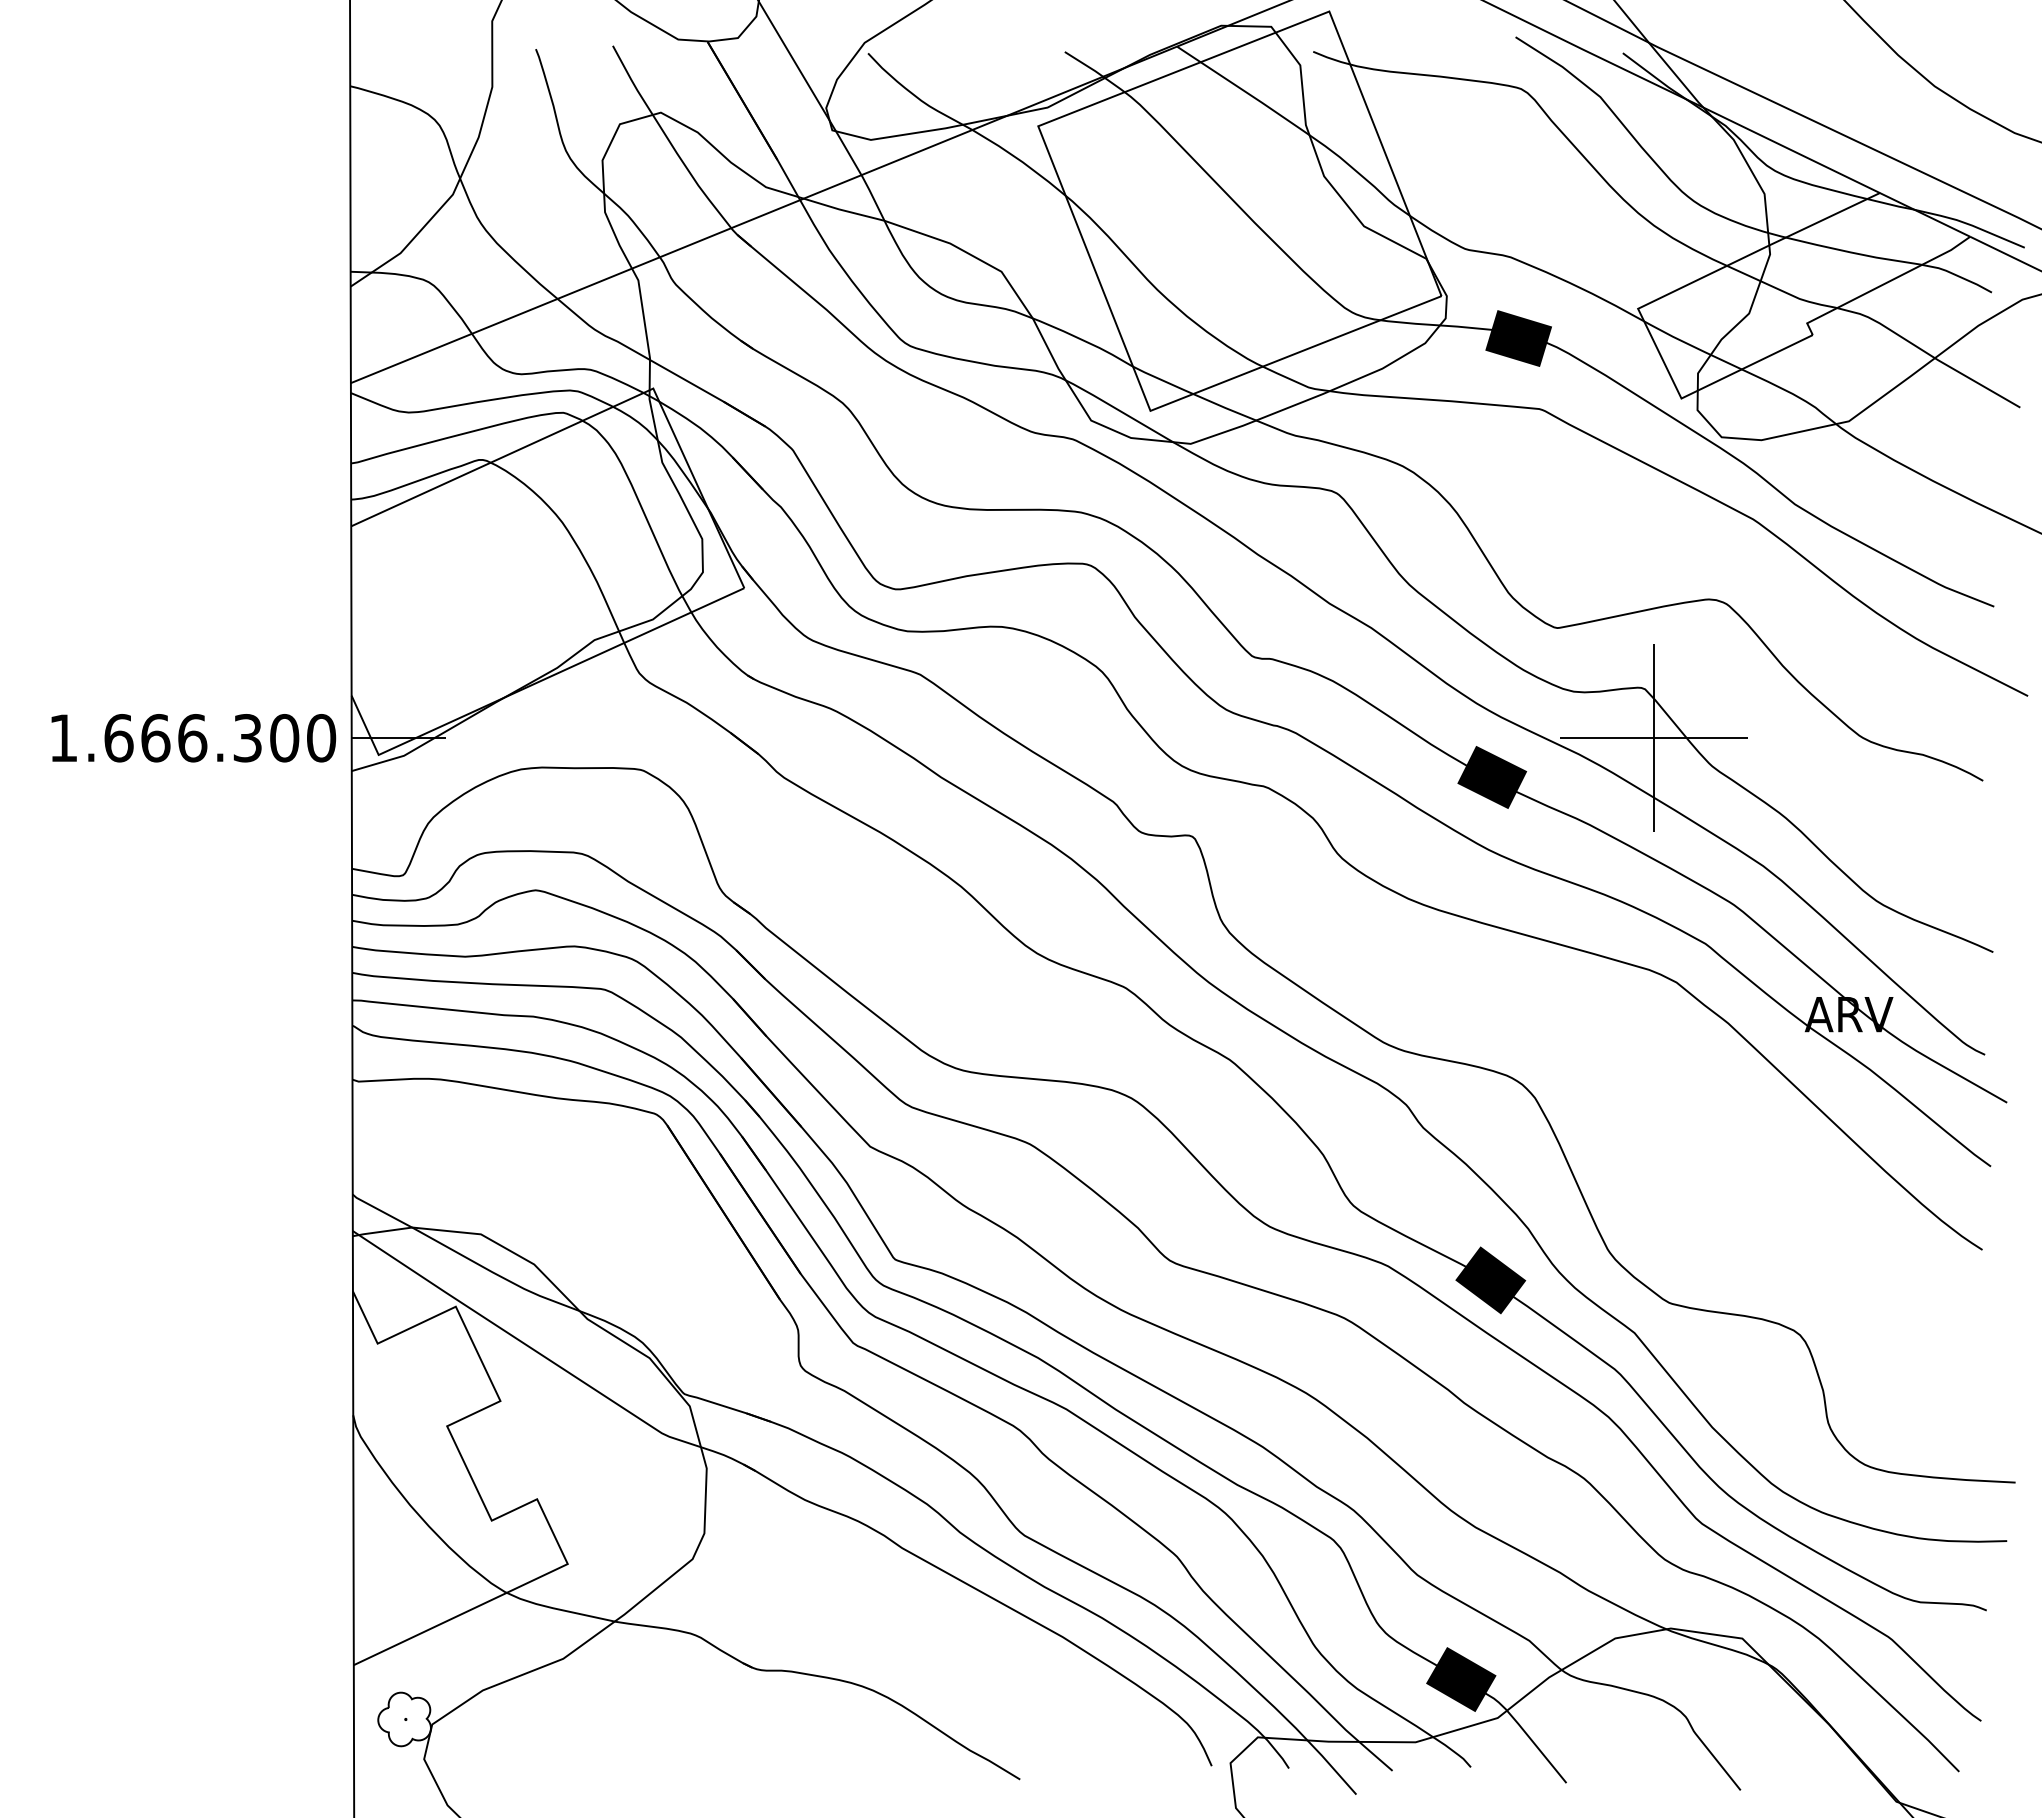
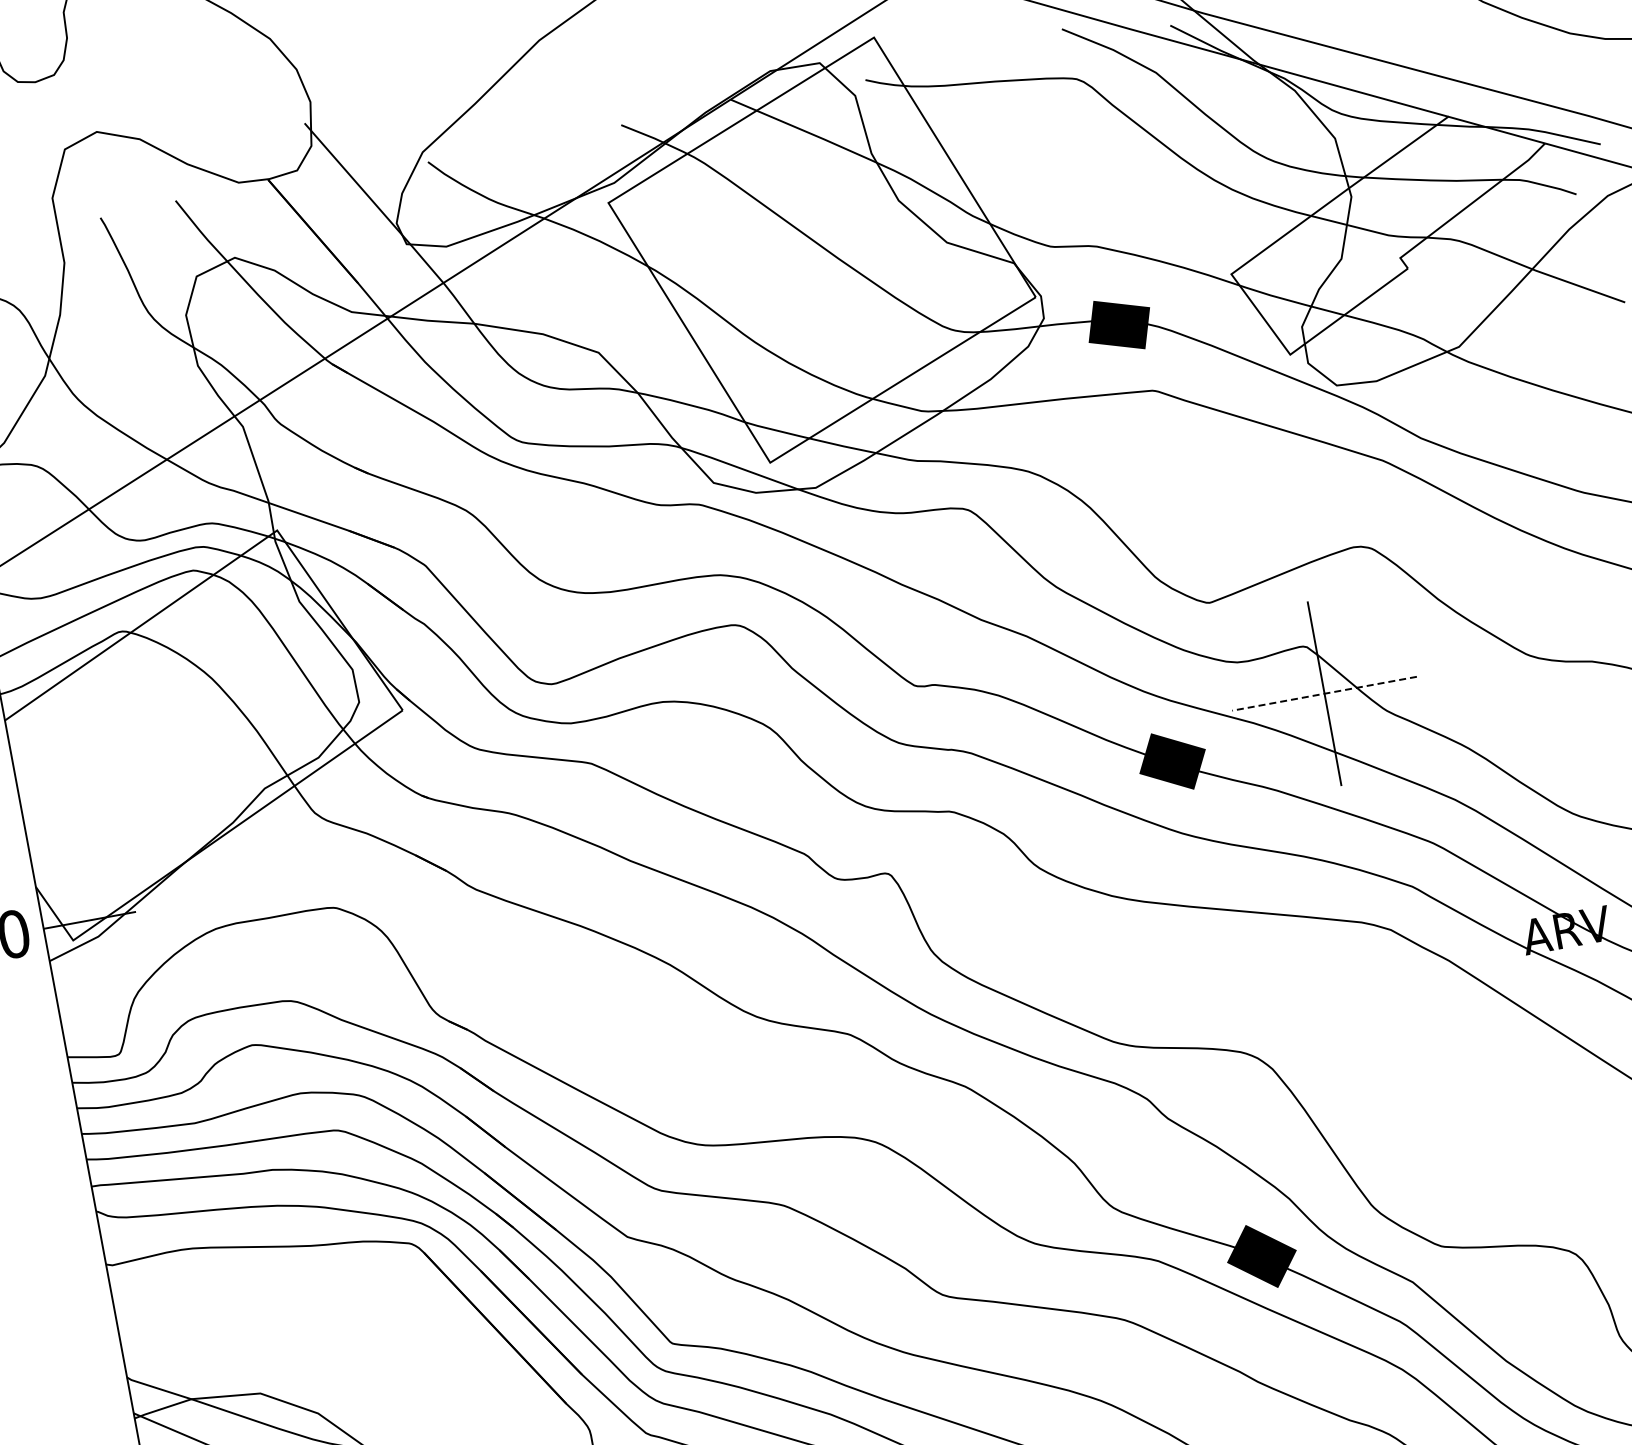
line: (1653, 738) -> (1324, 694), solid -> dashed

